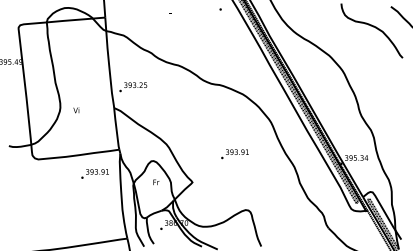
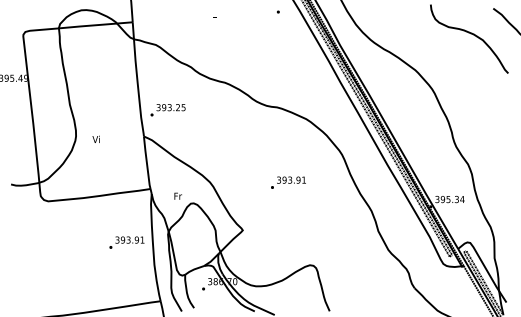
text: (235, 154) -> (288, 182), moved
text: (94, 173) -> (126, 242), moved
text: (155, 181) -> (177, 195), moved

